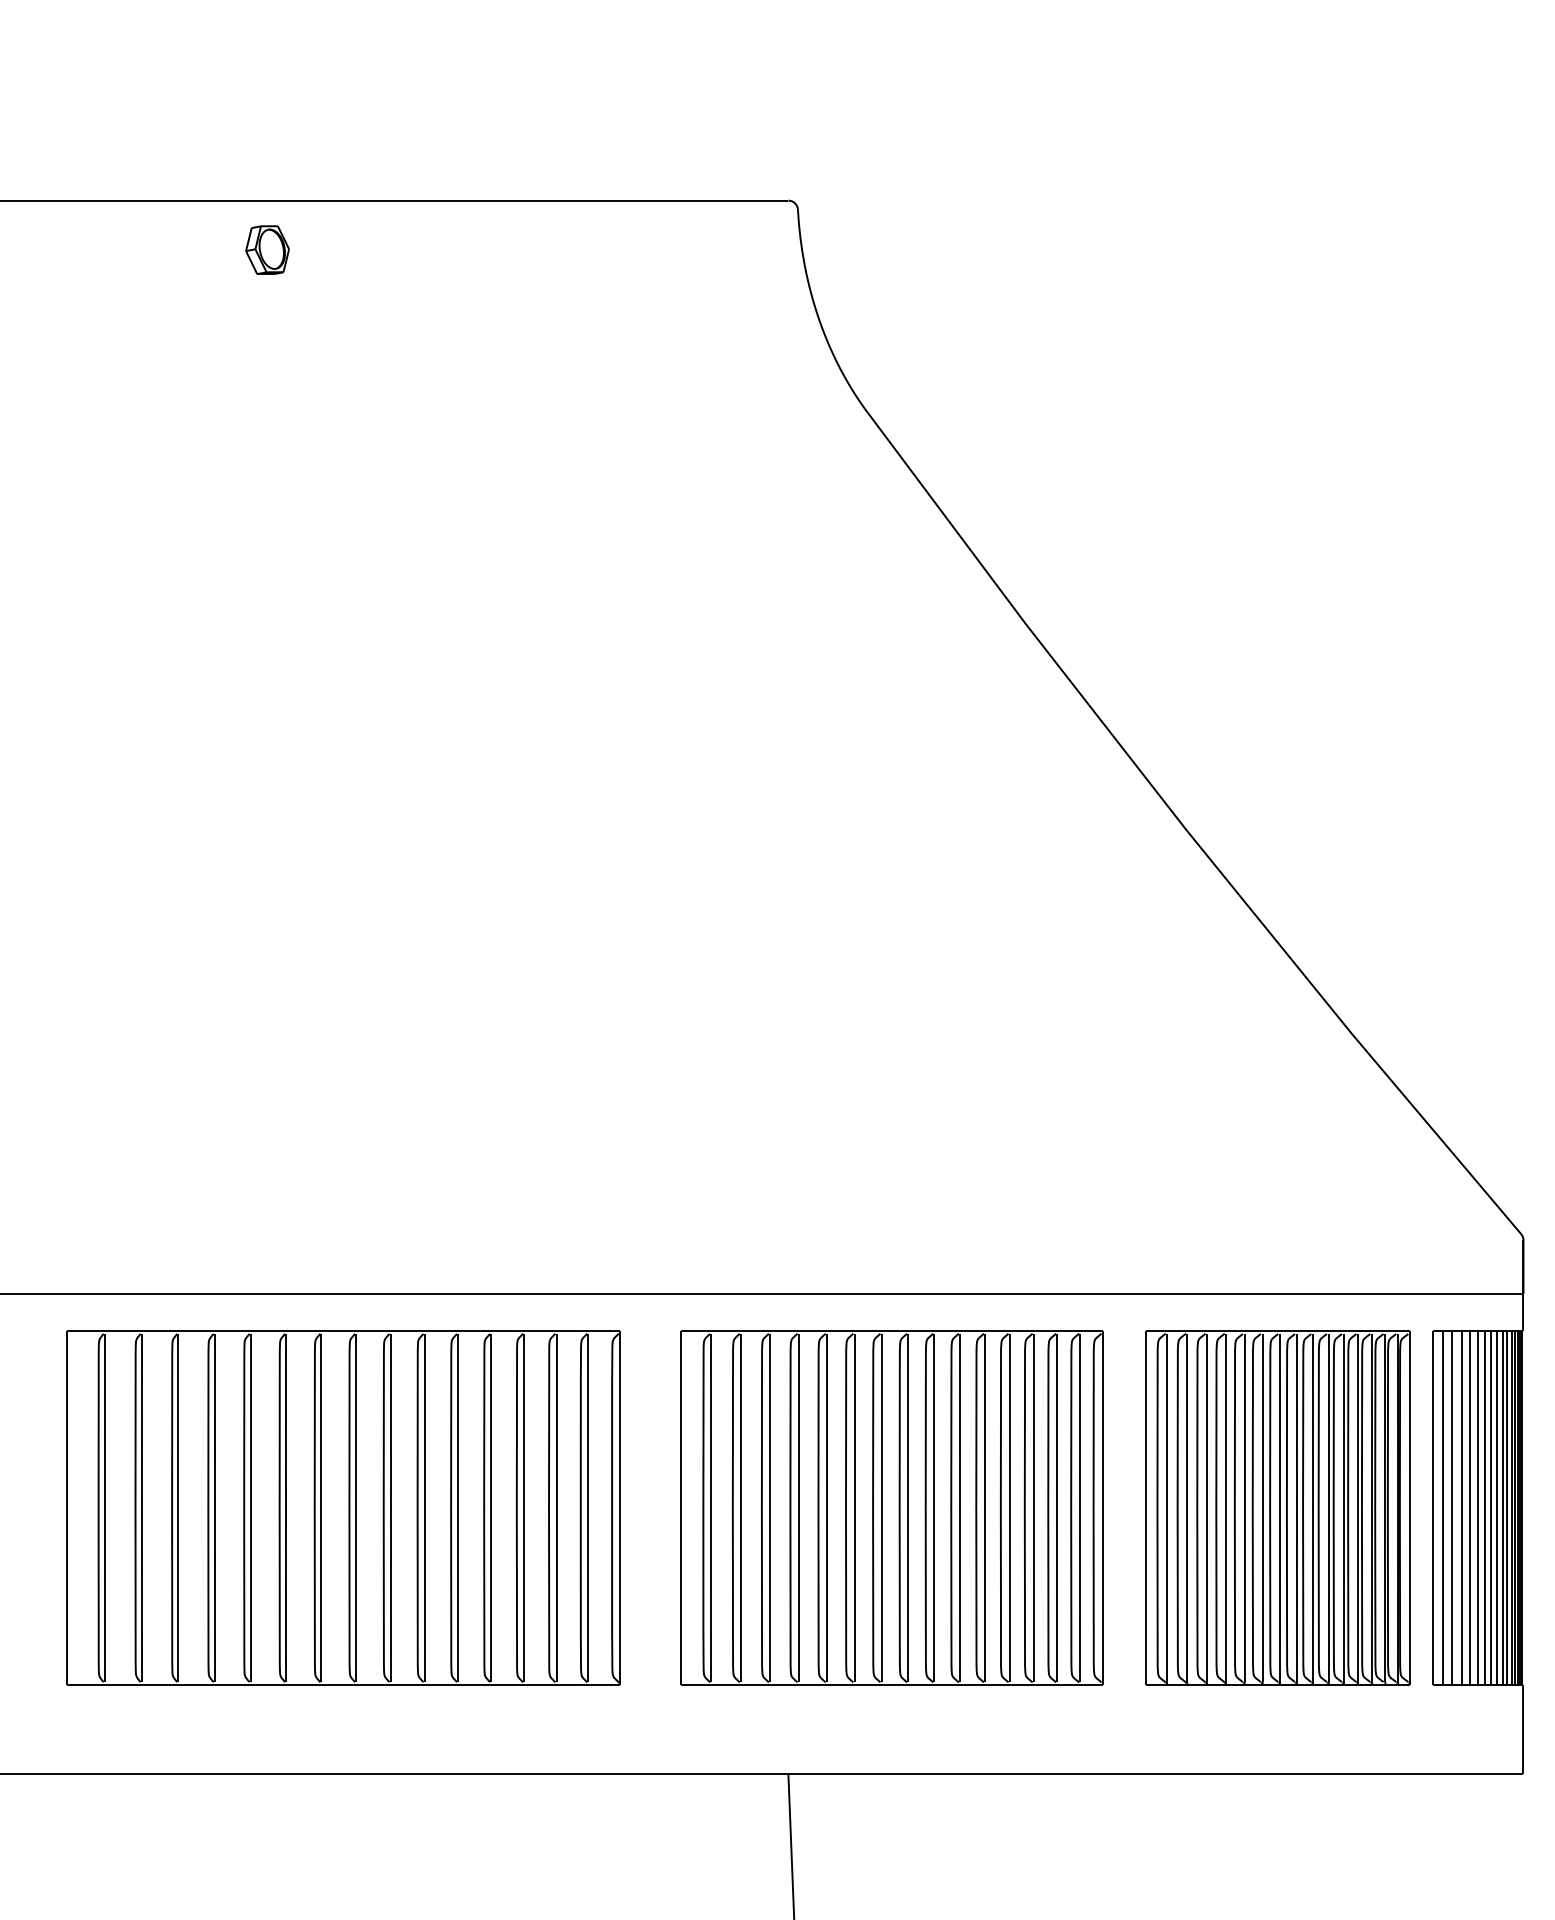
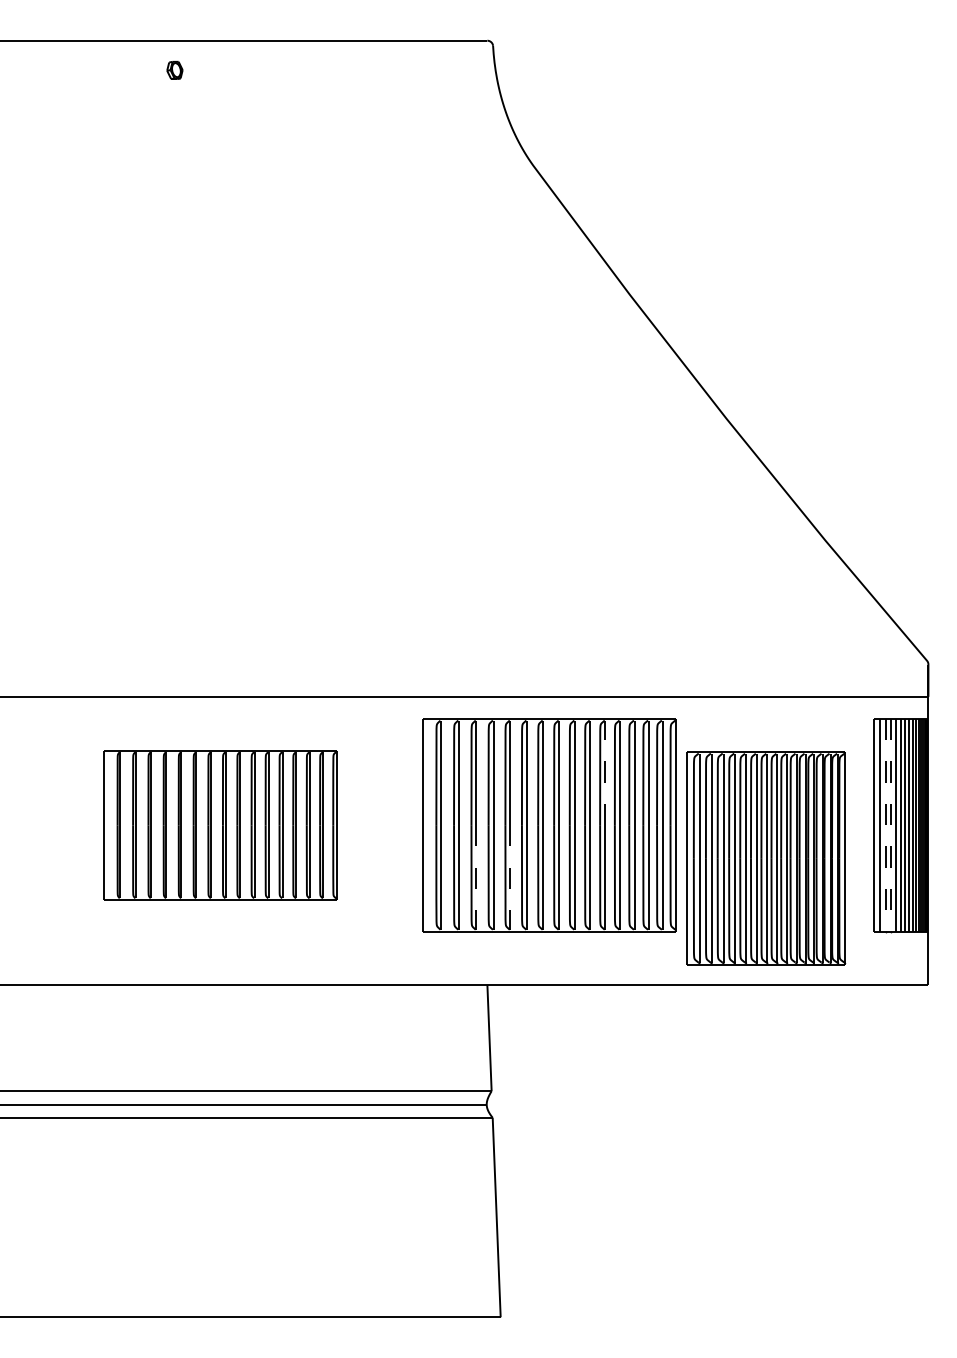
part: (266, 250) -> (174, 70), size x0.6
line: (985, 1420) -> (605, 772), solid -> dashed
part: (343, 1508) -> (220, 825), size x0.7
part: (1278, 1508) -> (766, 858), moved
line: (1451, 1508) -> (885, 825), solid -> dashed
line: (1461, 1508) -> (891, 825), solid -> dashed
line: (770, 1595) -> (476, 877), solid -> dashed
line: (826, 1595) -> (510, 877), solid -> dashed

